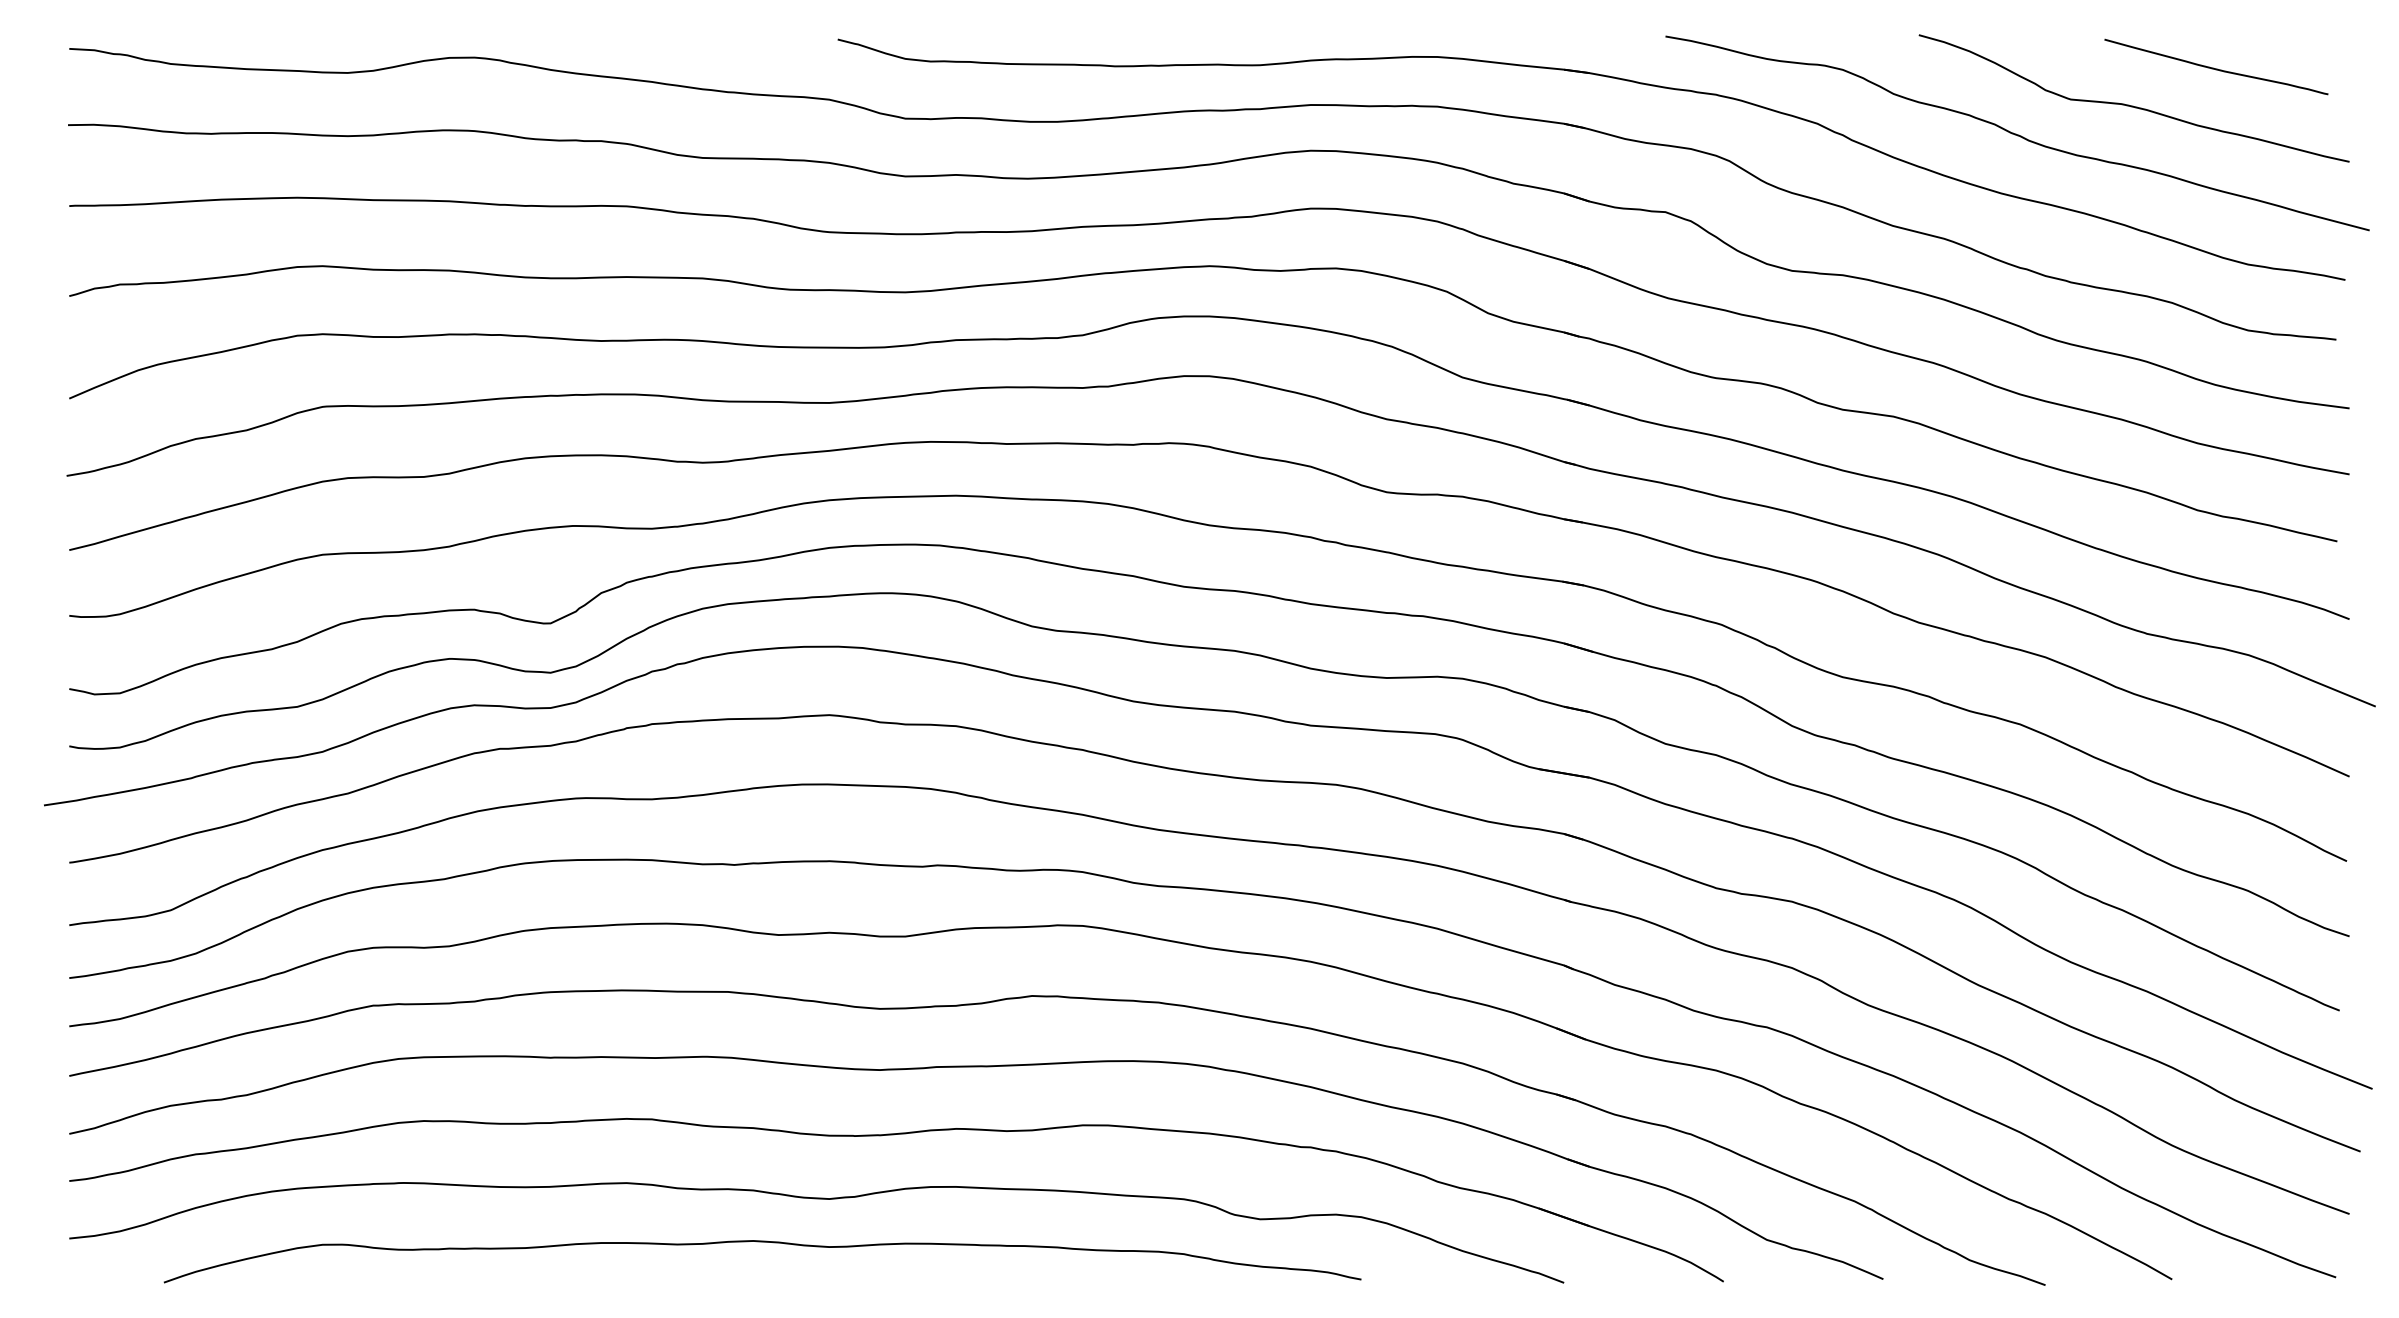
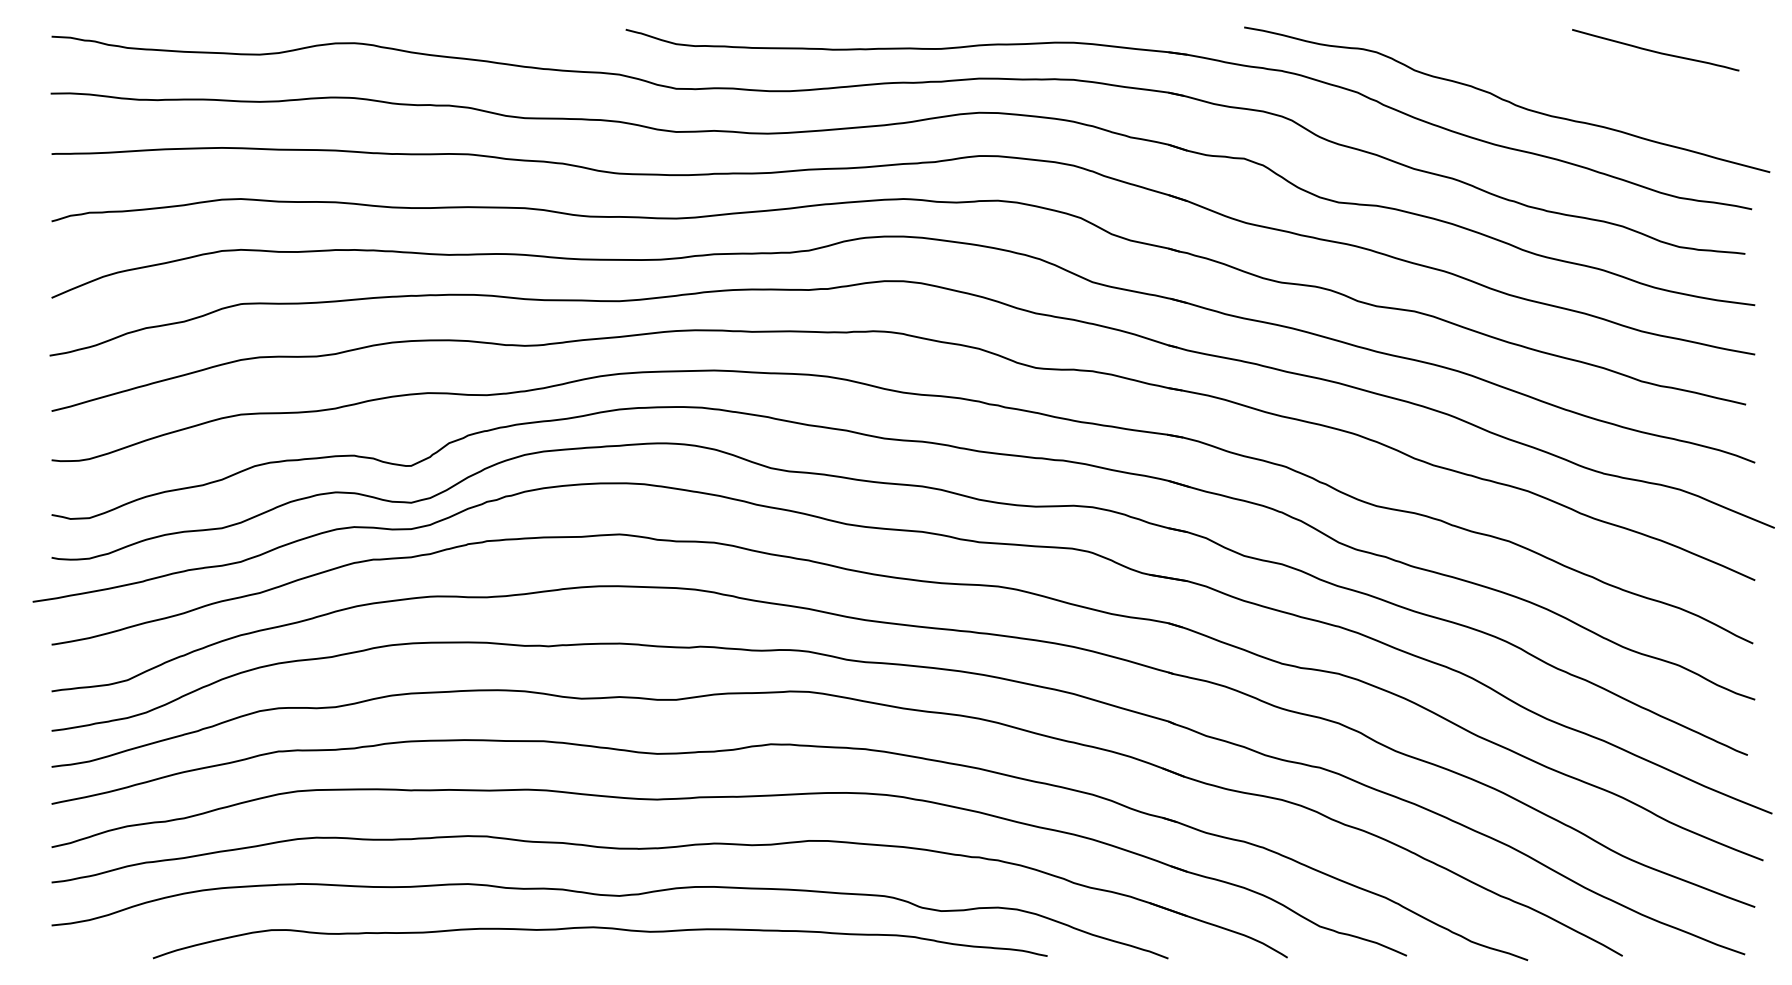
curve: (2133, 105) -> (1593, 78), removed
curve: (762, 1242) -> (600, 928), moved

